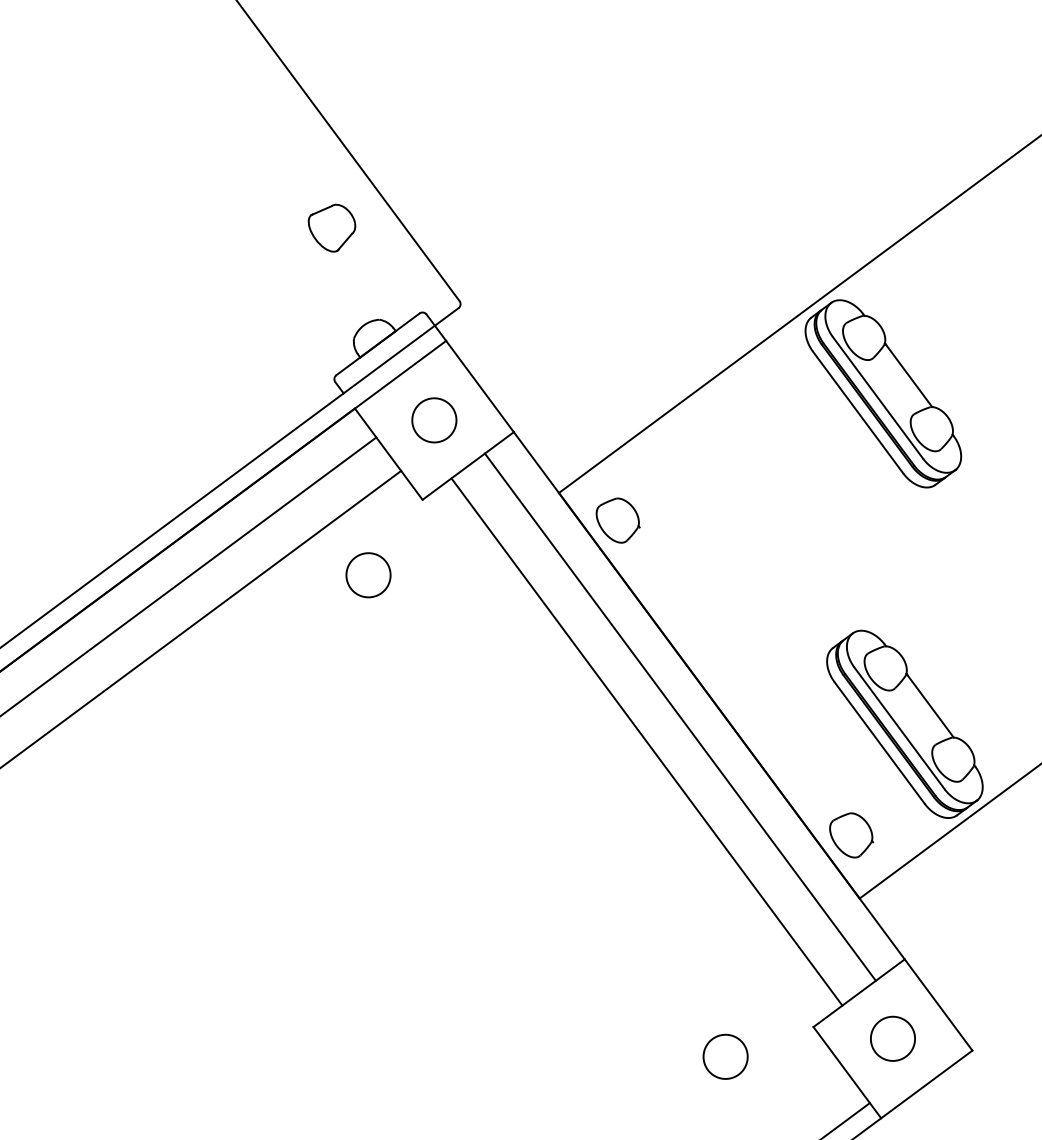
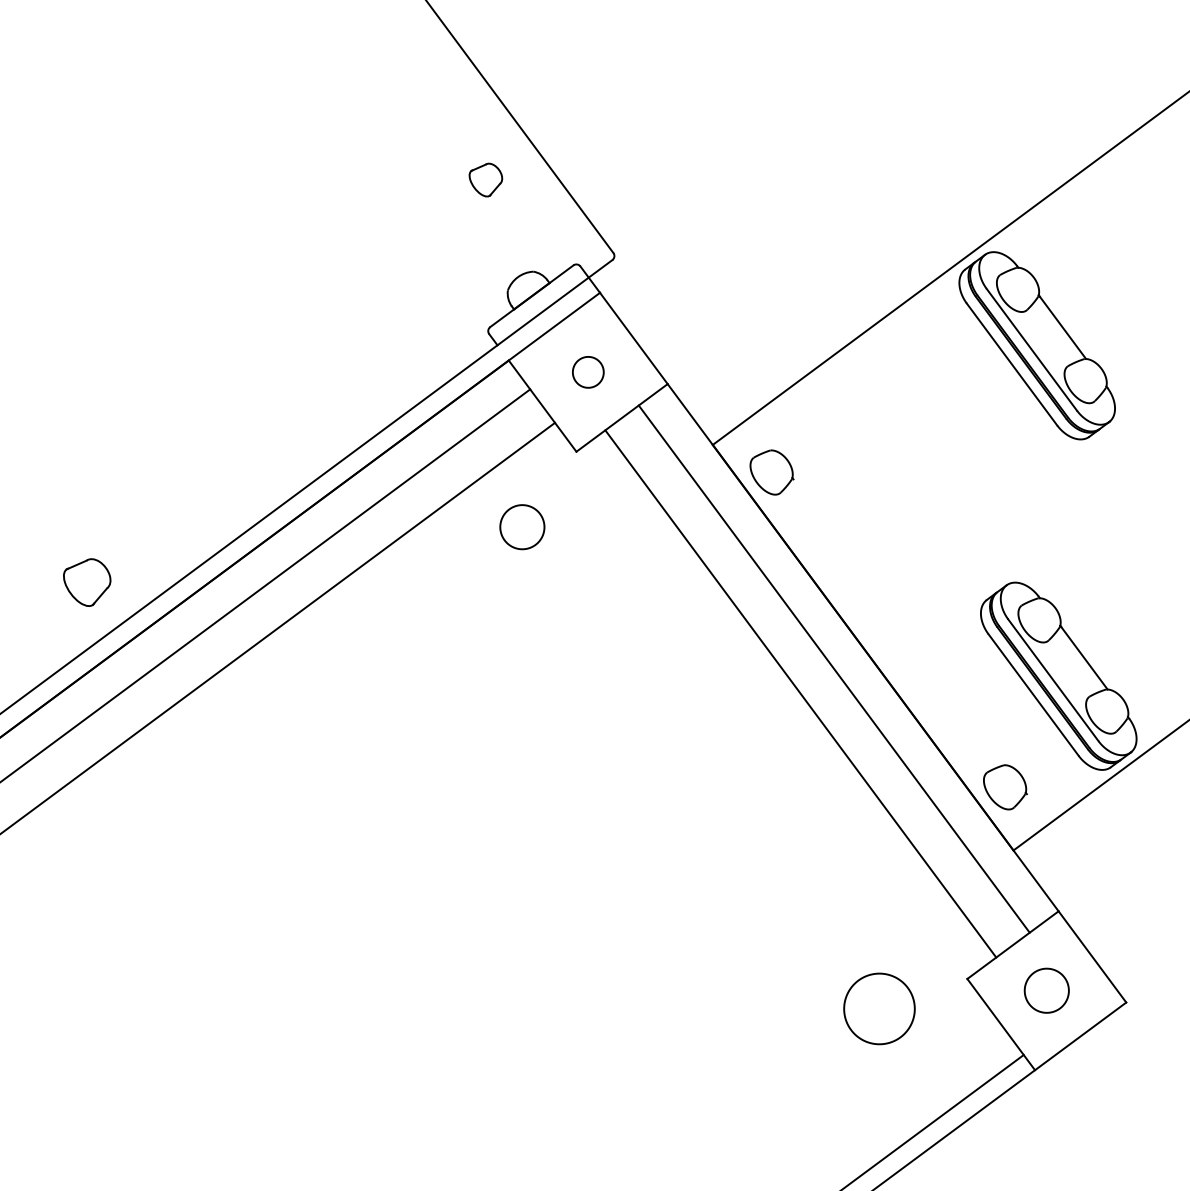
part: (331, 227) -> (485, 179), size x0.7
part: (434, 420) -> (588, 372), size x0.7
part: (725, 1056) -> (879, 1008), size x1.6

